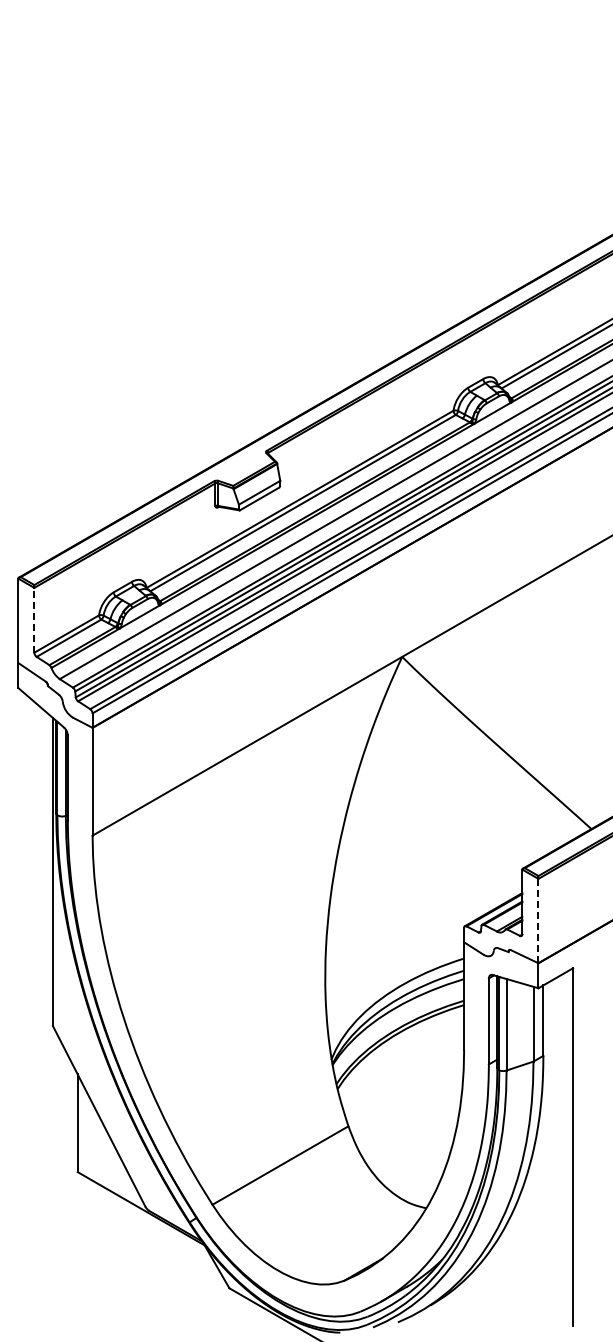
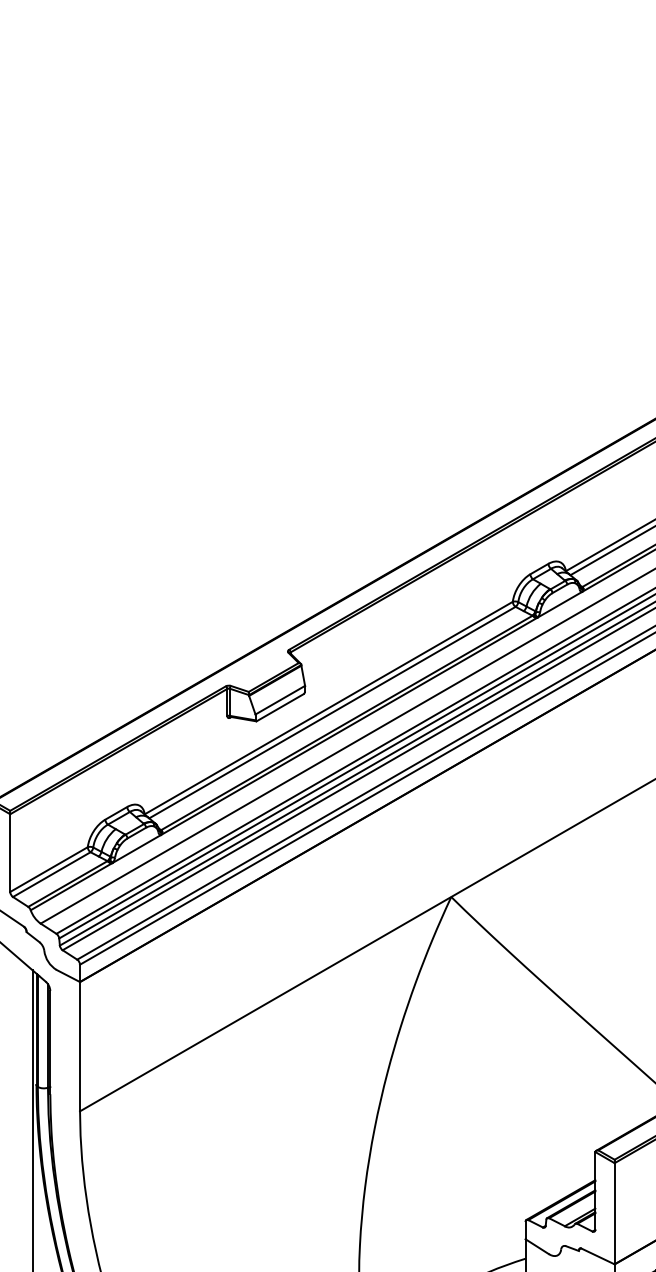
line: (34, 619) -> (10, 852), dashed -> solid
line: (538, 921) -> (614, 1214), dashed -> solid

